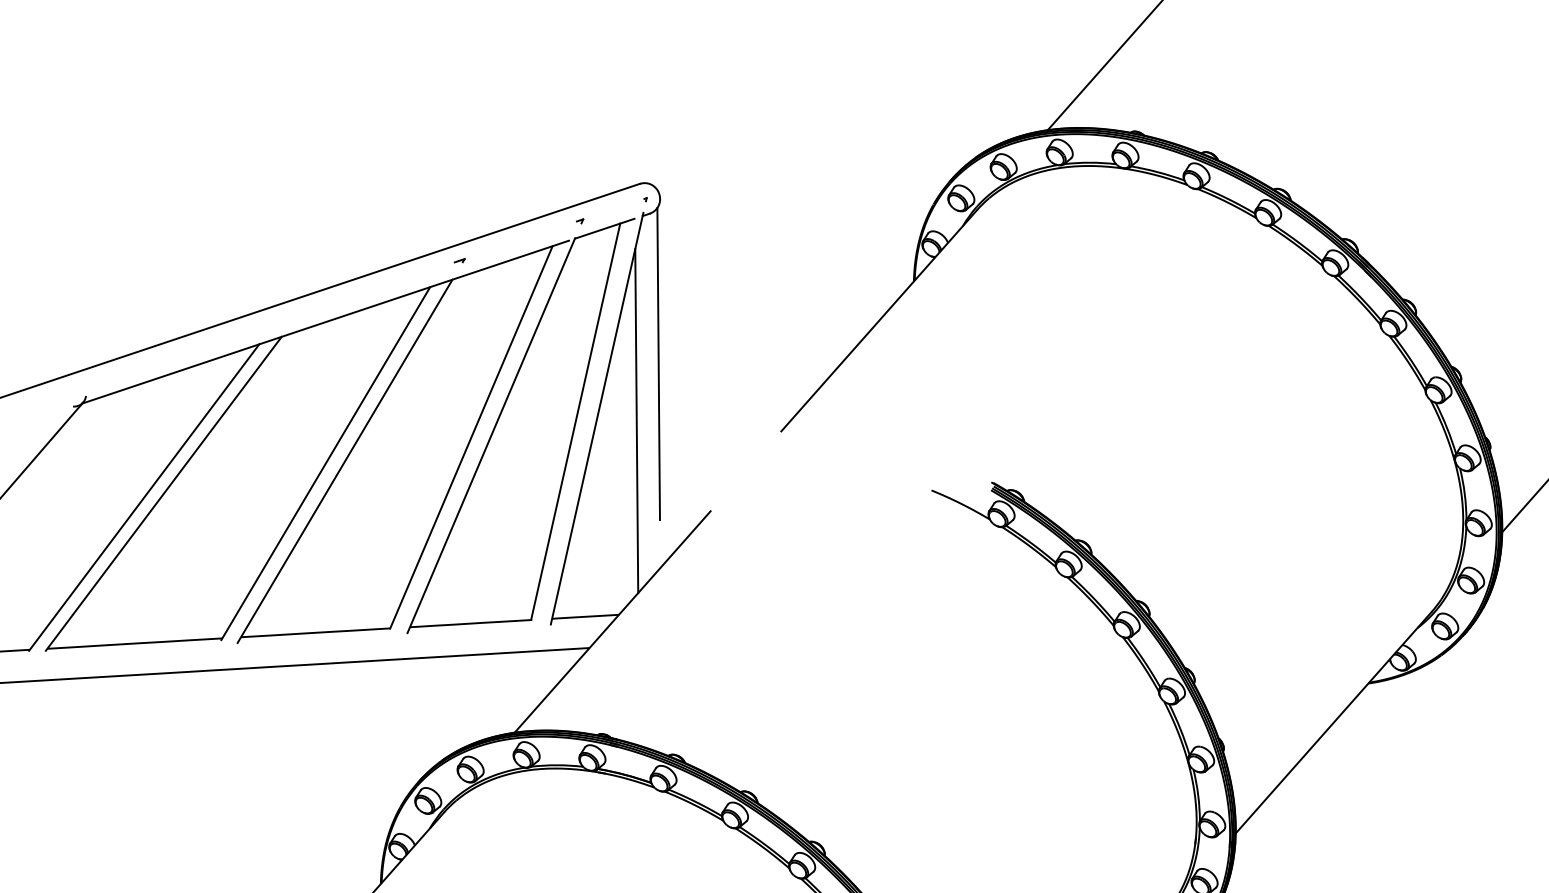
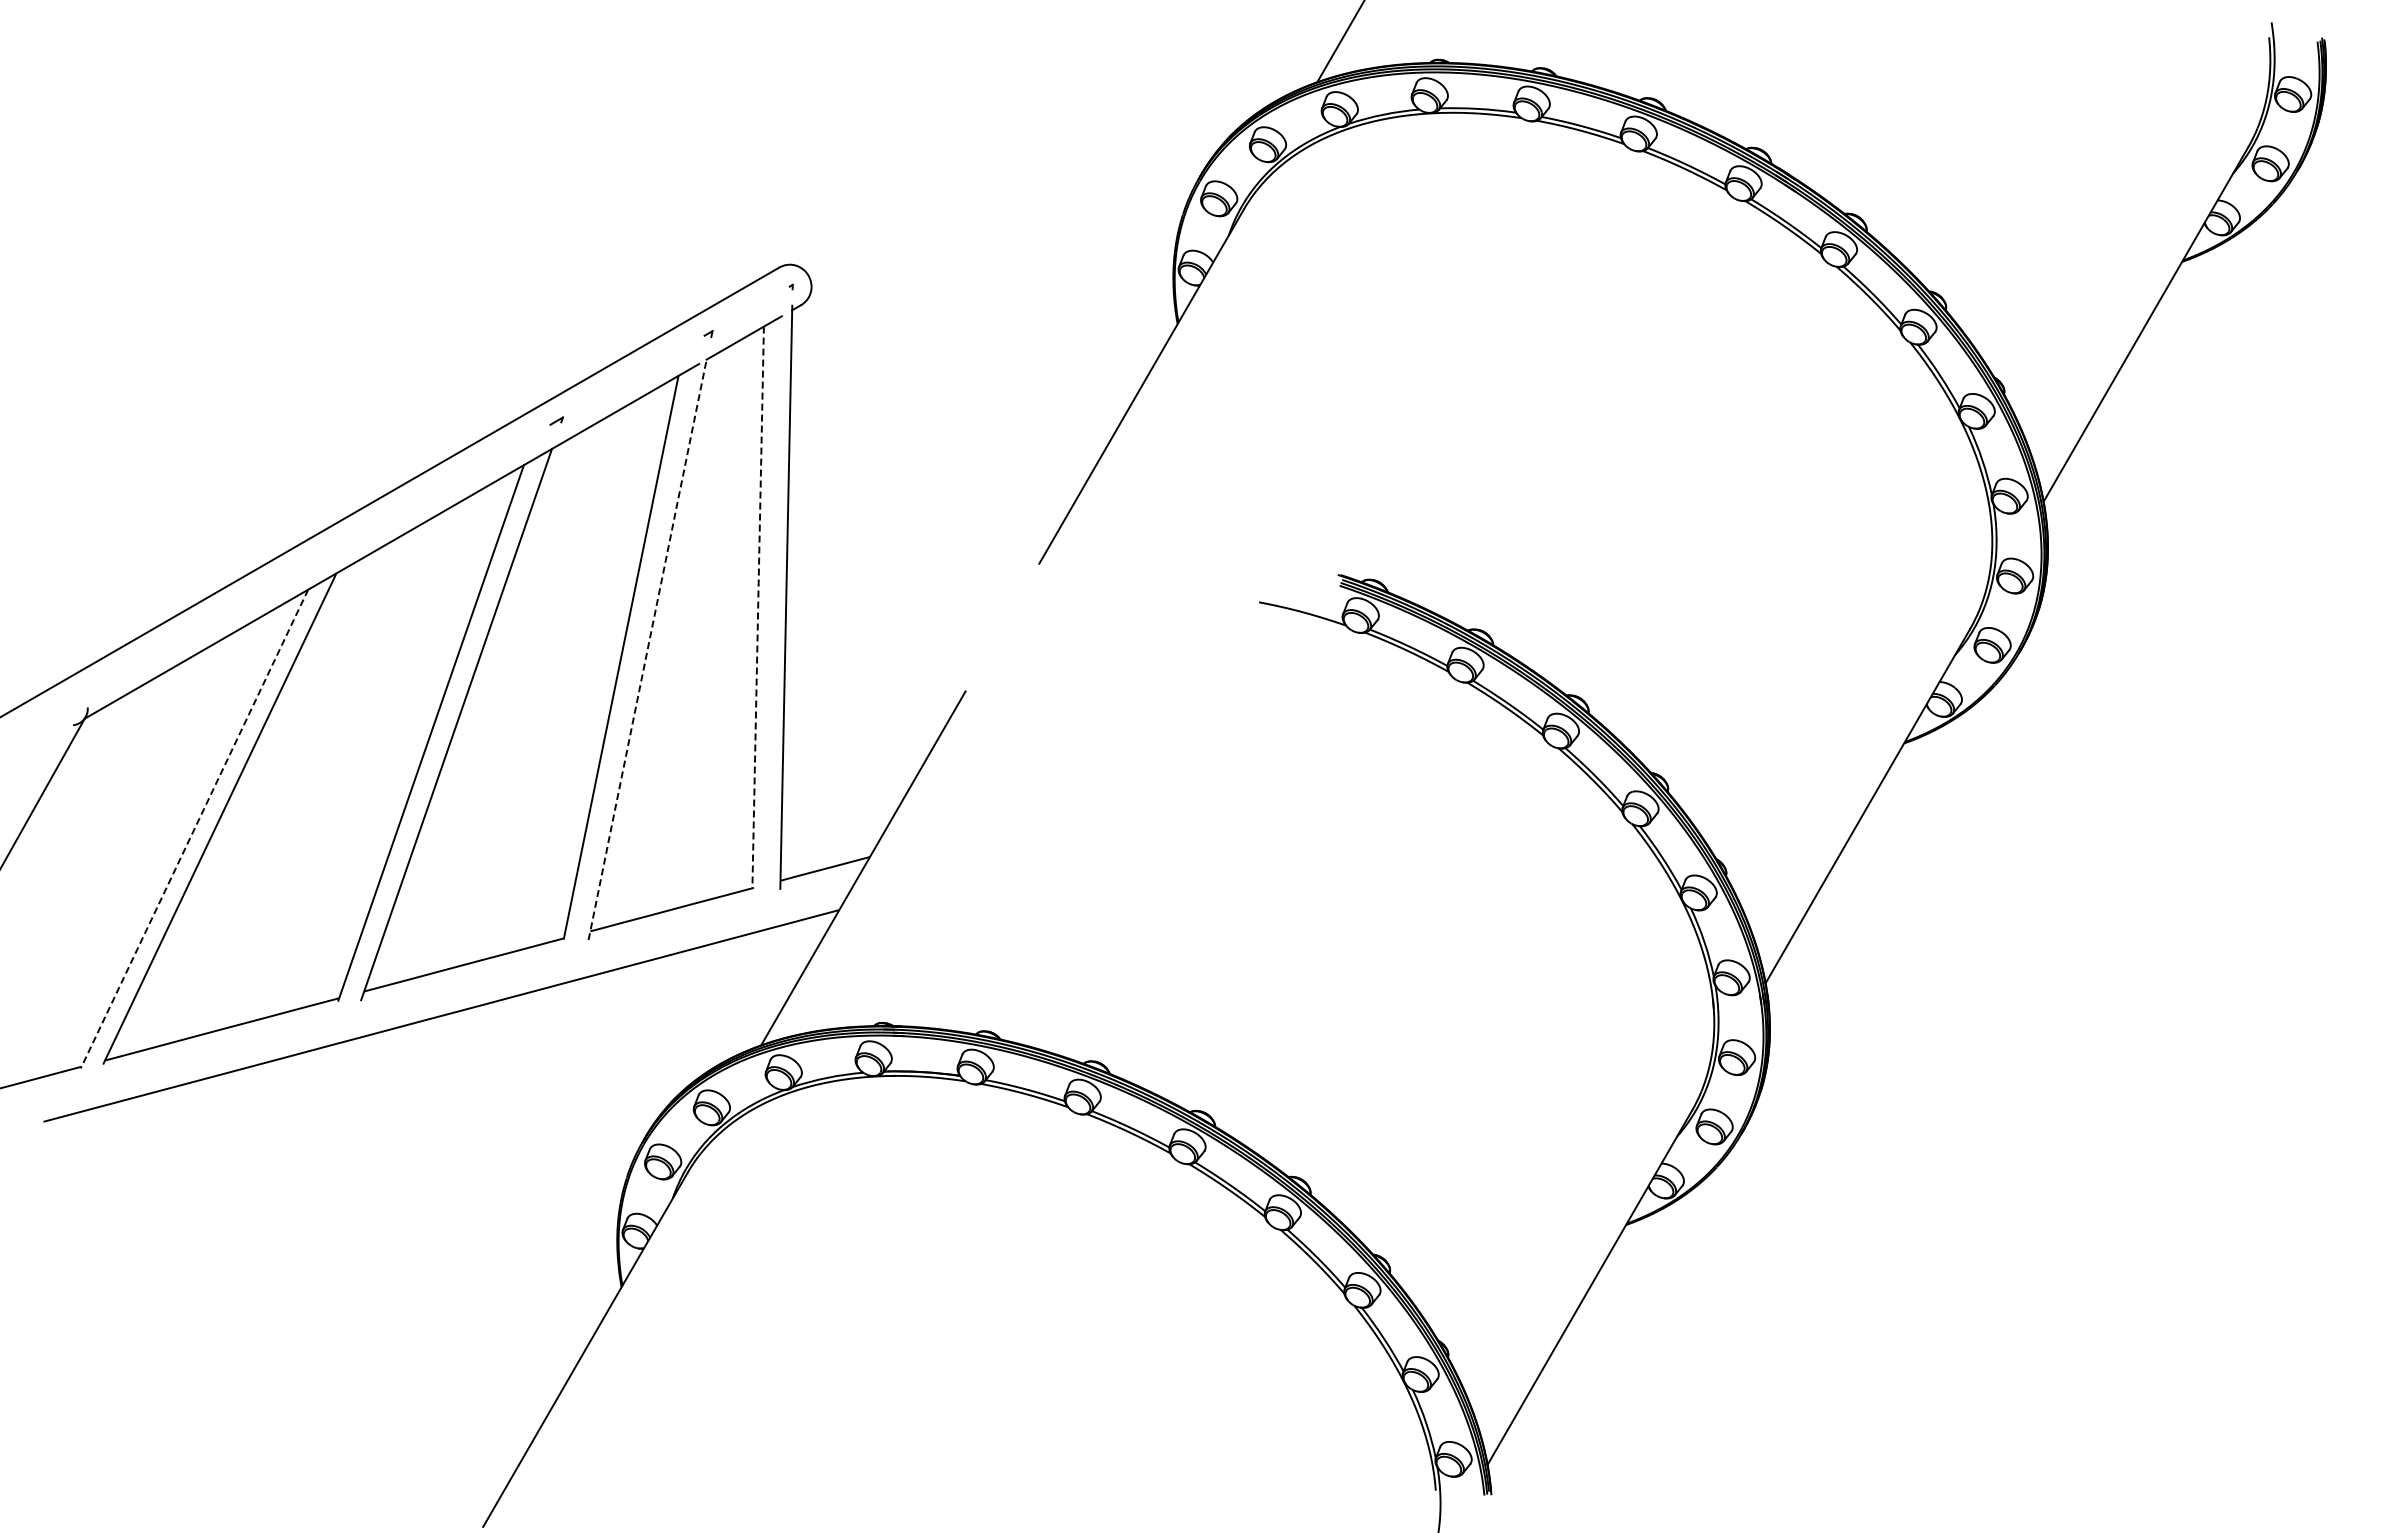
line: (658, 364) -> (854, 506), removed
line: (636, 420) -> (840, 589), removed
line: (575, 421) -> (758, 607), solid -> dashed
line: (491, 435) -> (647, 649), solid -> dashed
line: (144, 497) -> (194, 829), solid -> dashed

